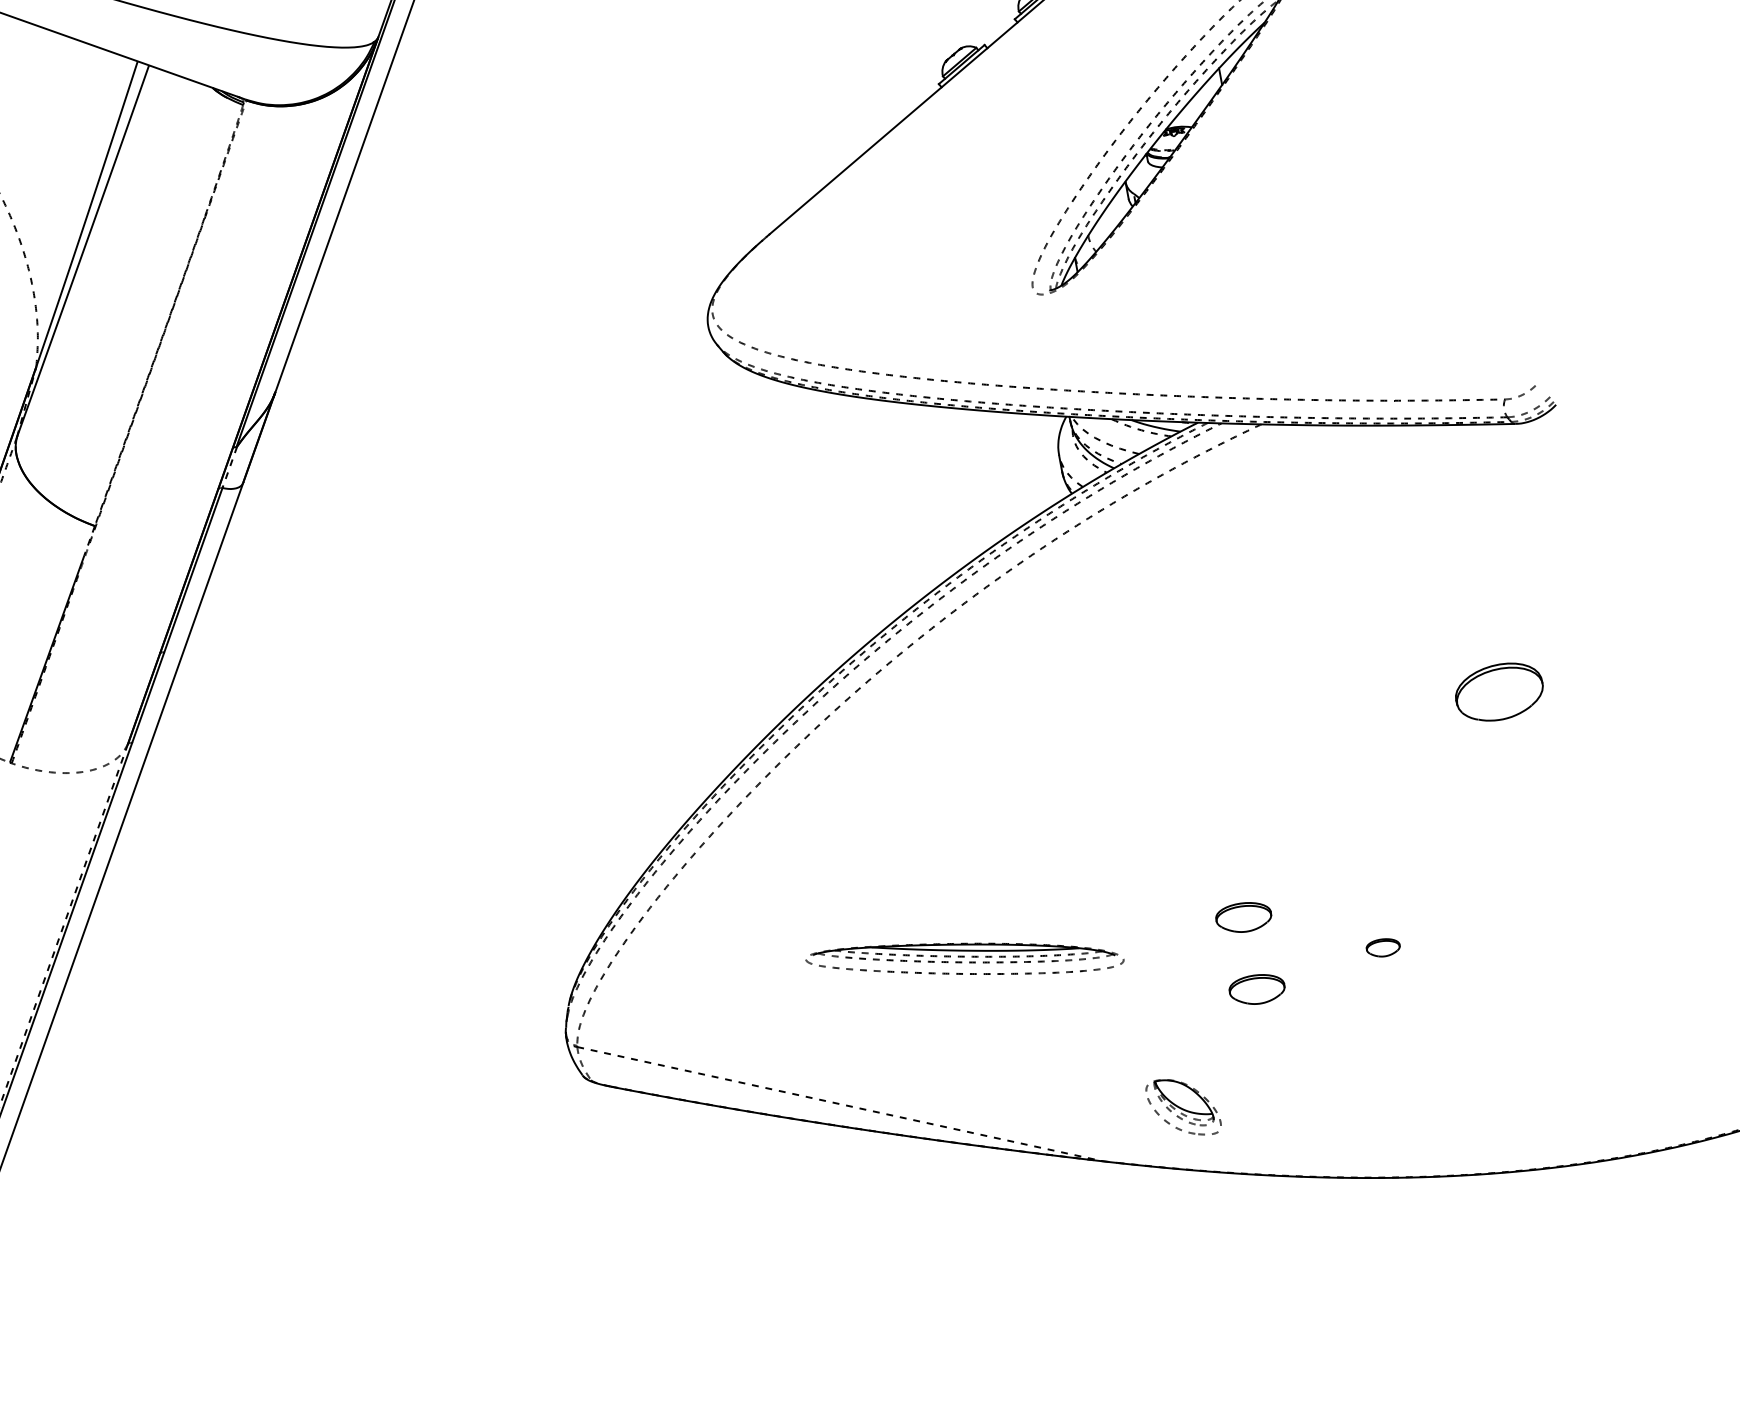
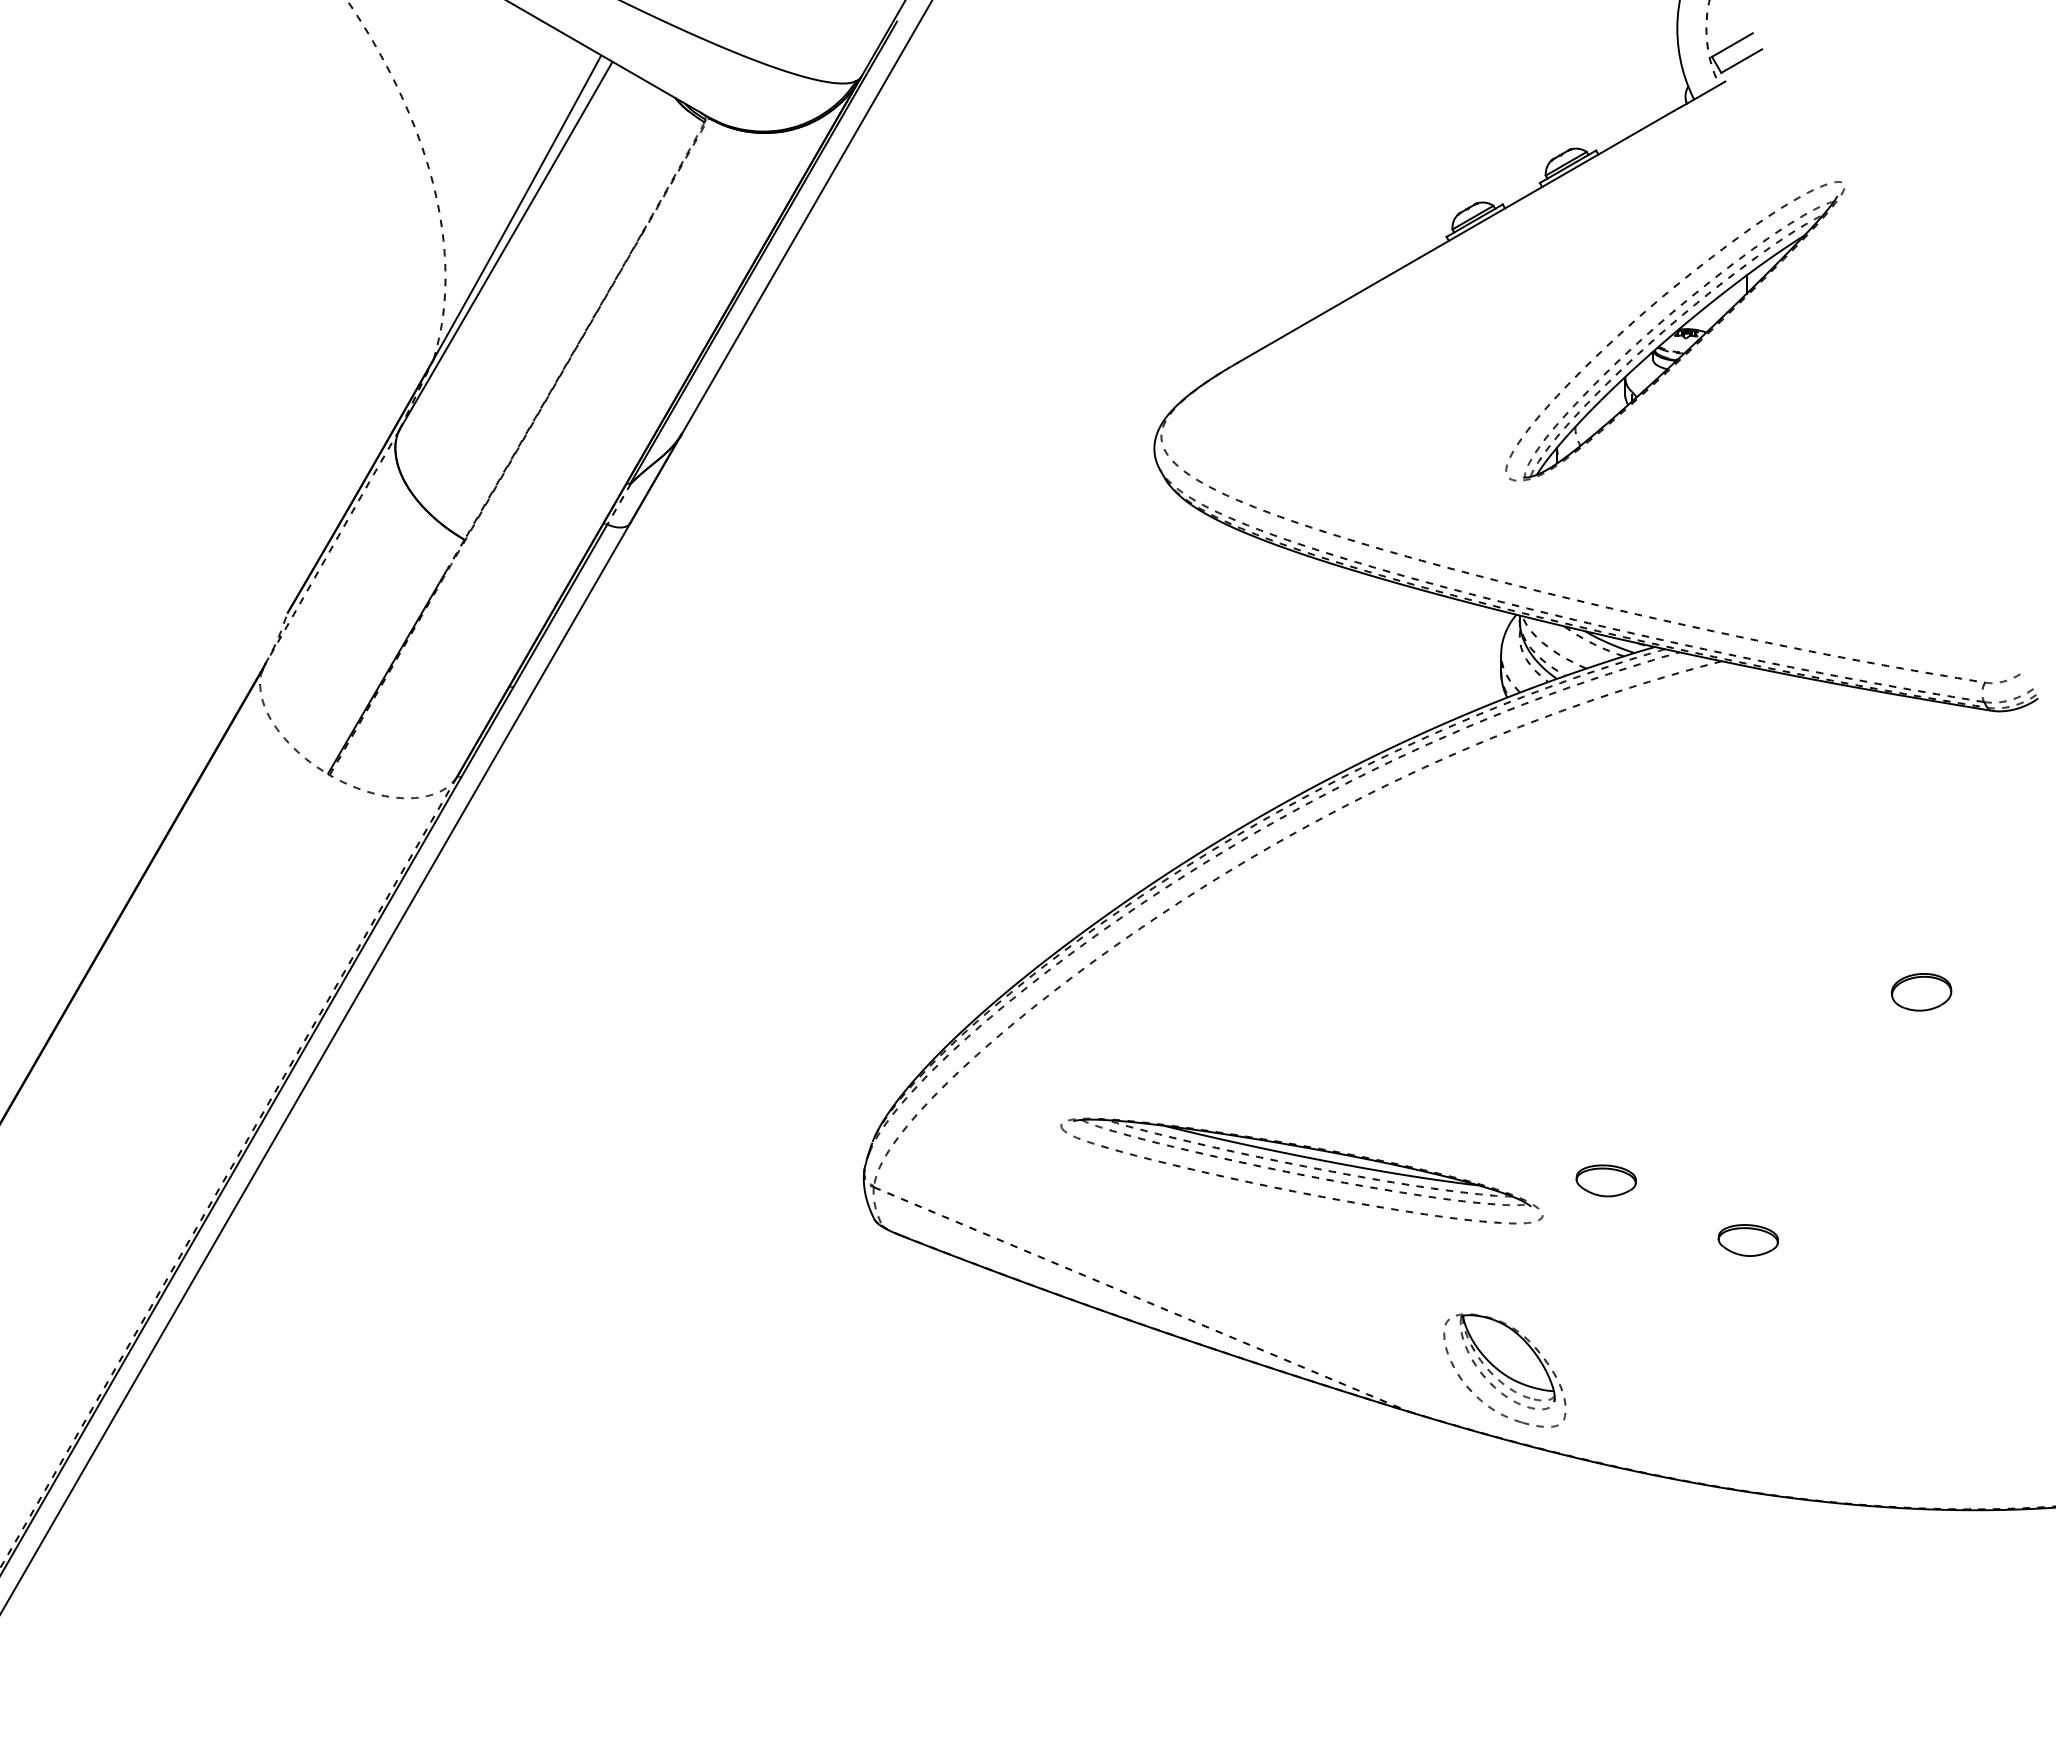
part: (1499, 692) -> (1921, 992), size x0.62
part: (1382, 948) -> (1747, 1240), size x1.67
part: (964, 959) -> (1301, 1170), size x1.43
part: (1256, 989) -> (1605, 1259), removed
part: (1183, 1107) -> (1504, 1370), size x1.67

